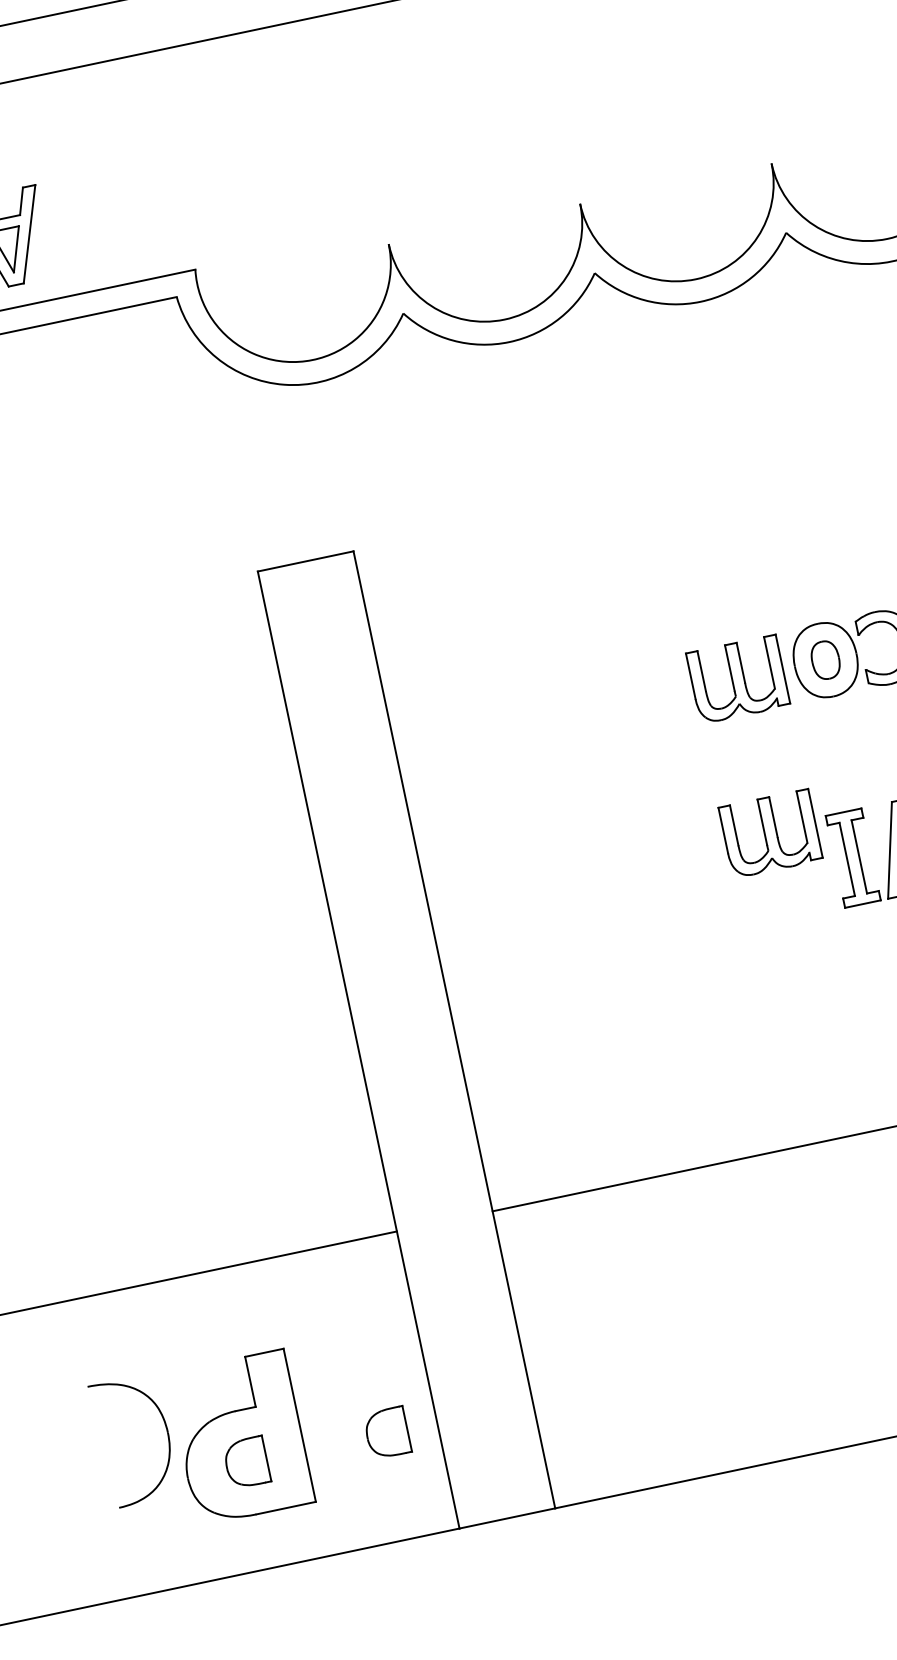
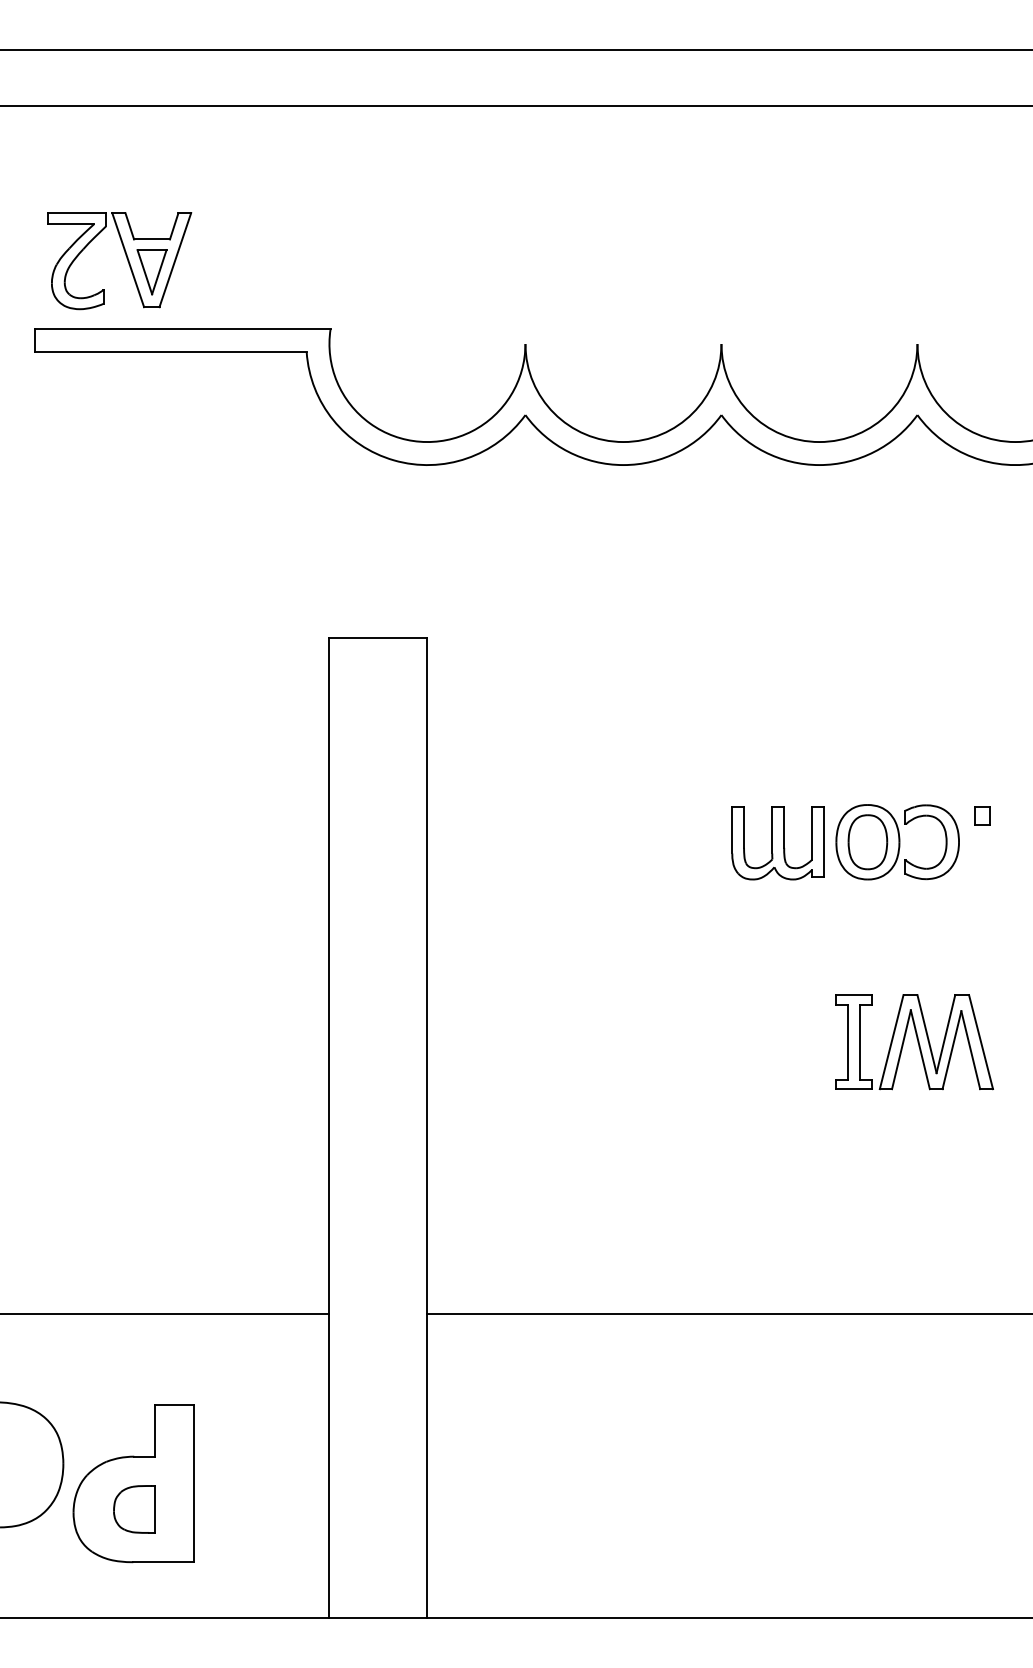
part: (825, 660) -> (867, 842), size x1.43
part: (770, 834) -> (777, 1001), removed
part: (387, 1433) -> (278, 1509), removed

